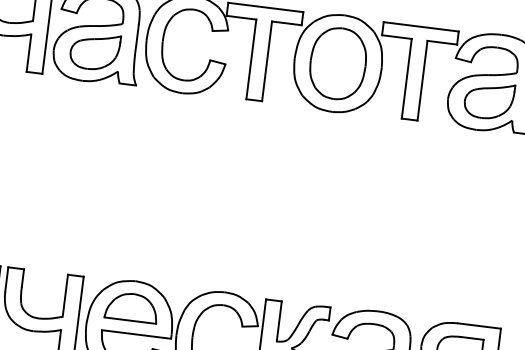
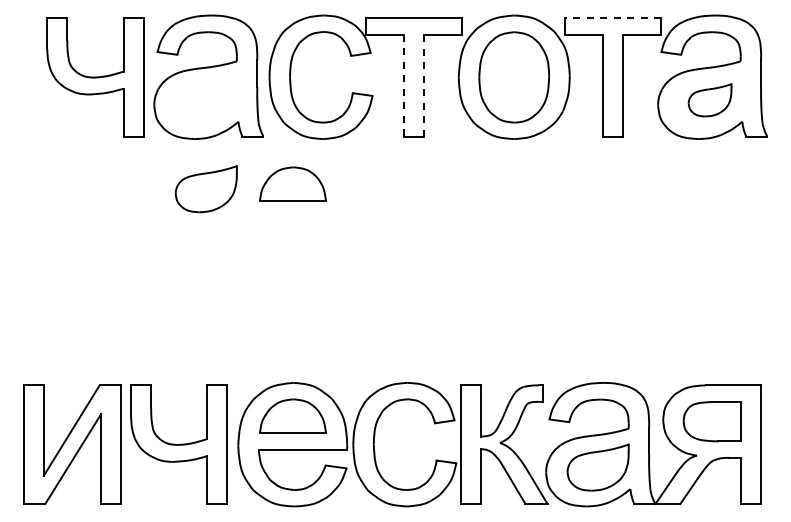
line: (421, 27) -> (613, 18), solid -> dashed
part: (94, 51) -> (205, 189), moved
line: (251, 59) -> (404, 85), solid -> dashed
line: (267, 61) -> (424, 85), solid -> dashed
part: (488, 100) -> (709, 100), size x0.7
part: (154, 125) -> (292, 183), added

